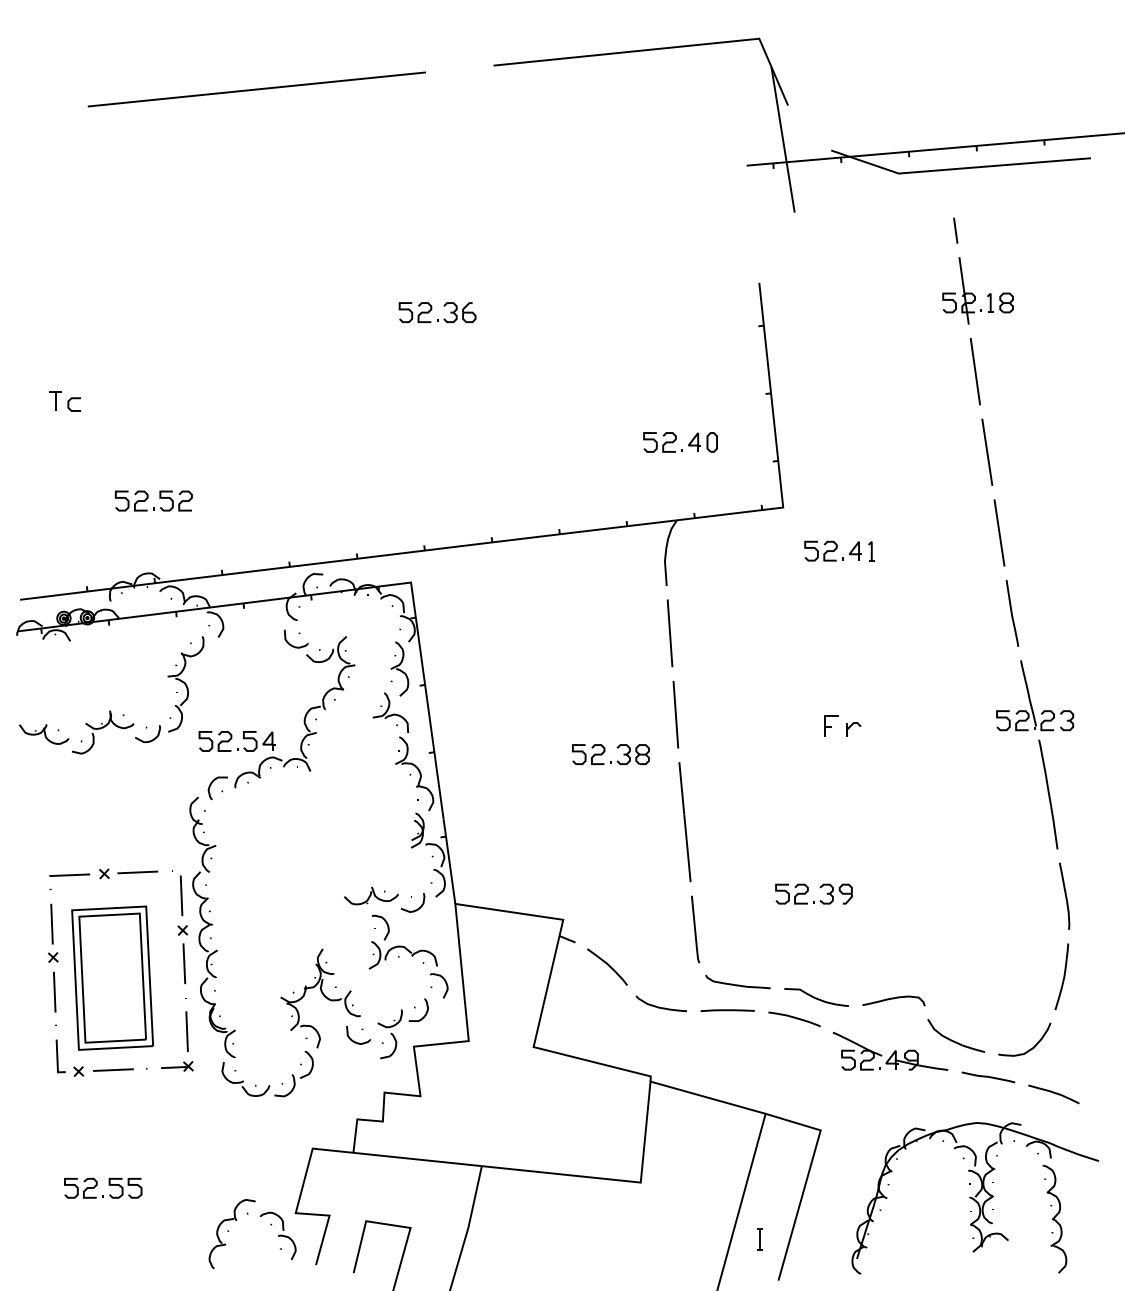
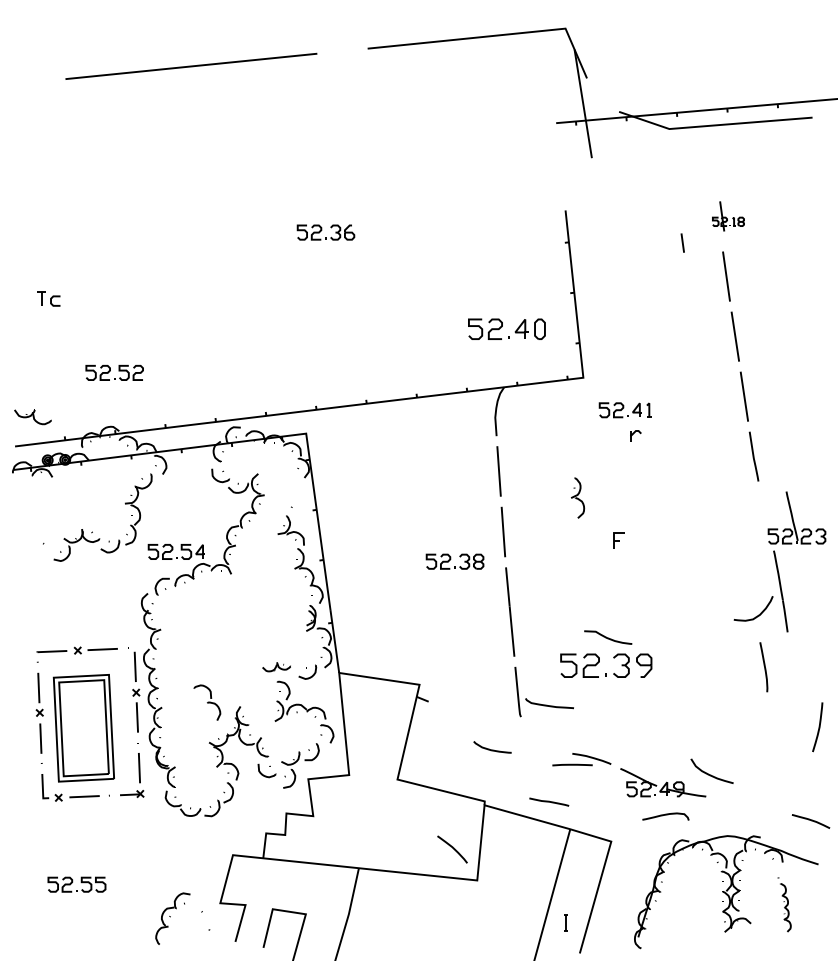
line: (955, 230) -> (682, 242), moved
part: (977, 290) -> (728, 216), size x0.6
part: (680, 442) -> (506, 329), size x1.4
part: (399, 668) -> (577, 497), moved
part: (1035, 695) -> (797, 517), moved
part: (853, 729) -> (635, 435), moved
part: (44, 734) -> (33, 417), moved
part: (813, 893) -> (605, 665), size x1.6
curve: (1064, 894) -> (763, 665), moved
part: (371, 895) -> (276, 666), size x0.7
curve: (607, 965) -> (452, 848), moved
curve: (1063, 976) -> (818, 726), moved
curve: (737, 984) -> (549, 705), moved
curve: (816, 997) -> (608, 637), moved
curve: (893, 999) -> (665, 815), moved
line: (727, 1010) -> (572, 764), moved
curve: (1030, 1048) -> (757, 615), moved
line: (988, 1077) -> (549, 802), moved
curve: (1053, 1093) -> (810, 820), moved
part: (1054, 1219) -> (785, 907), size x0.6
part: (277, 1235) -> (206, 702), moved

